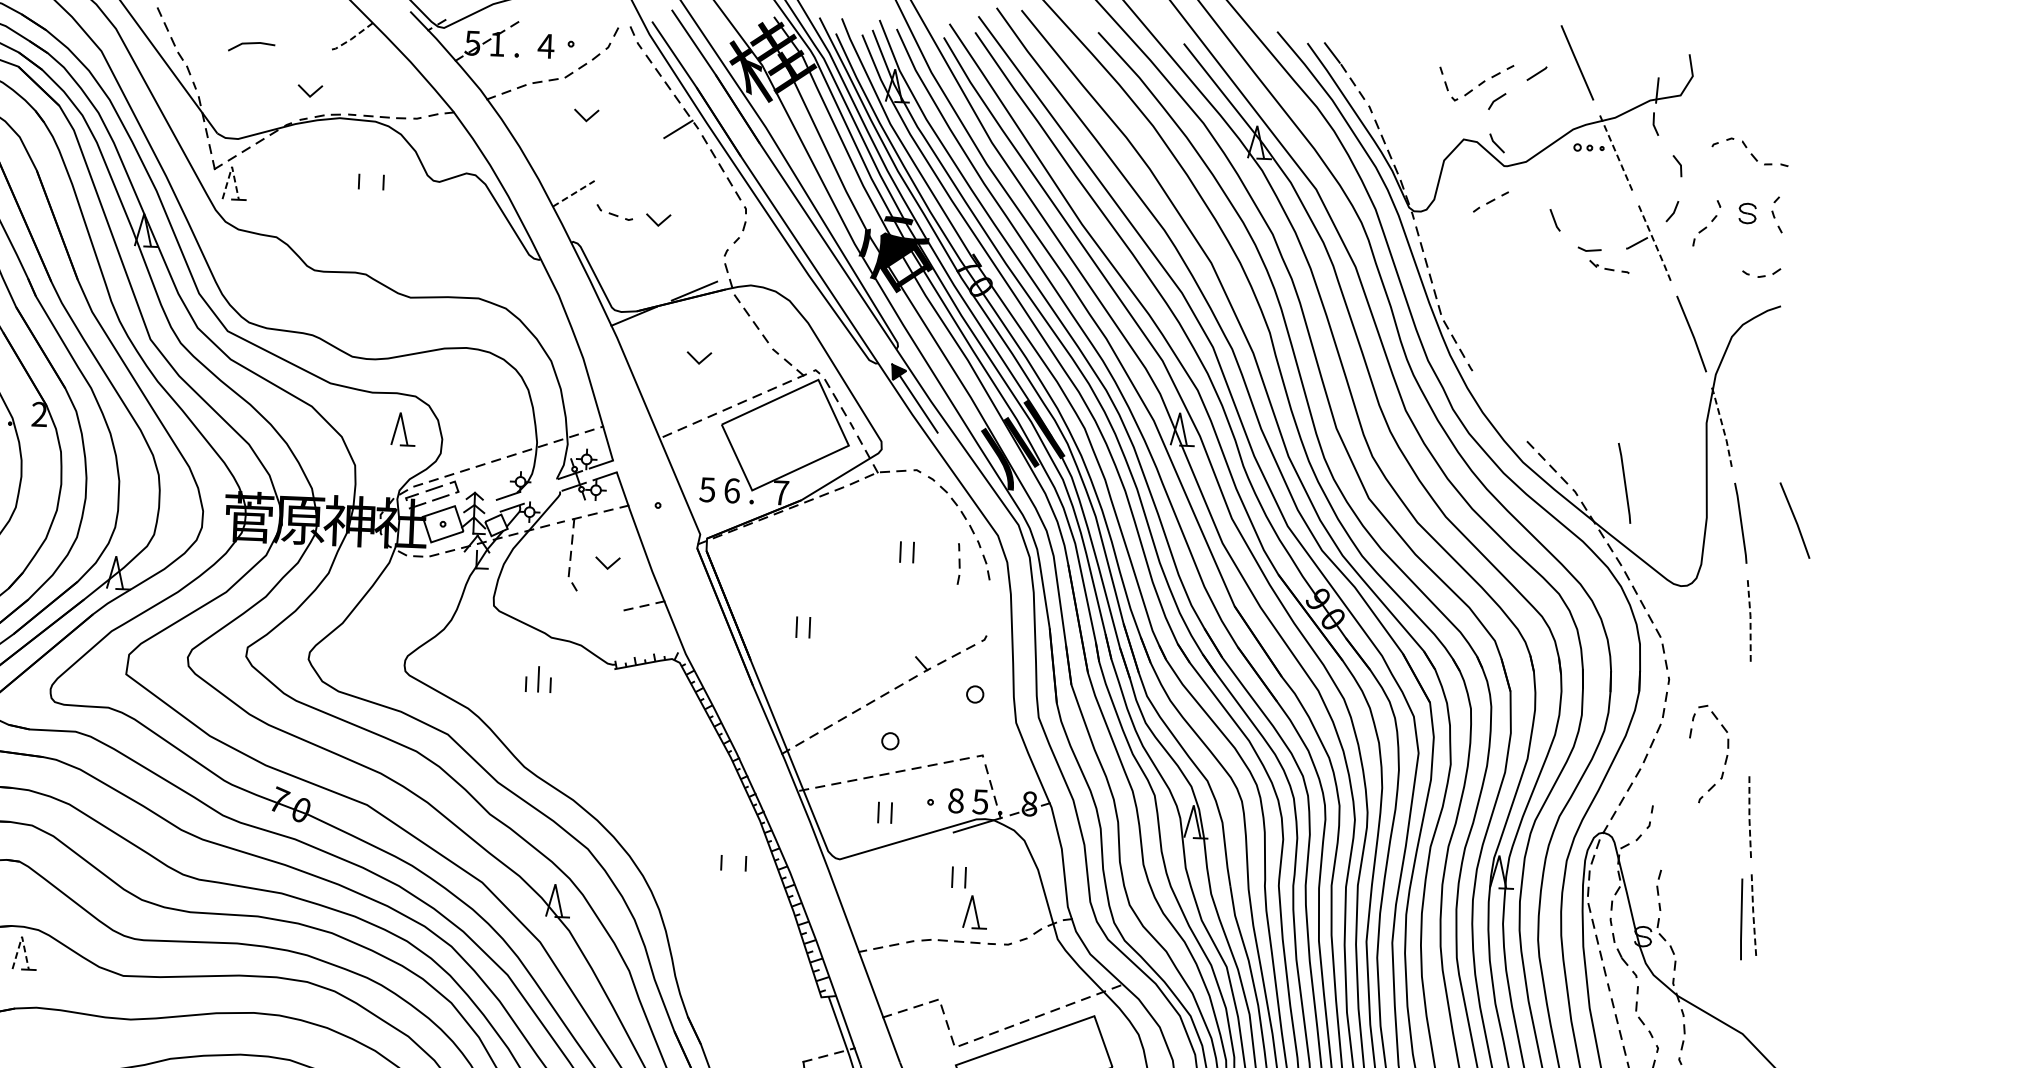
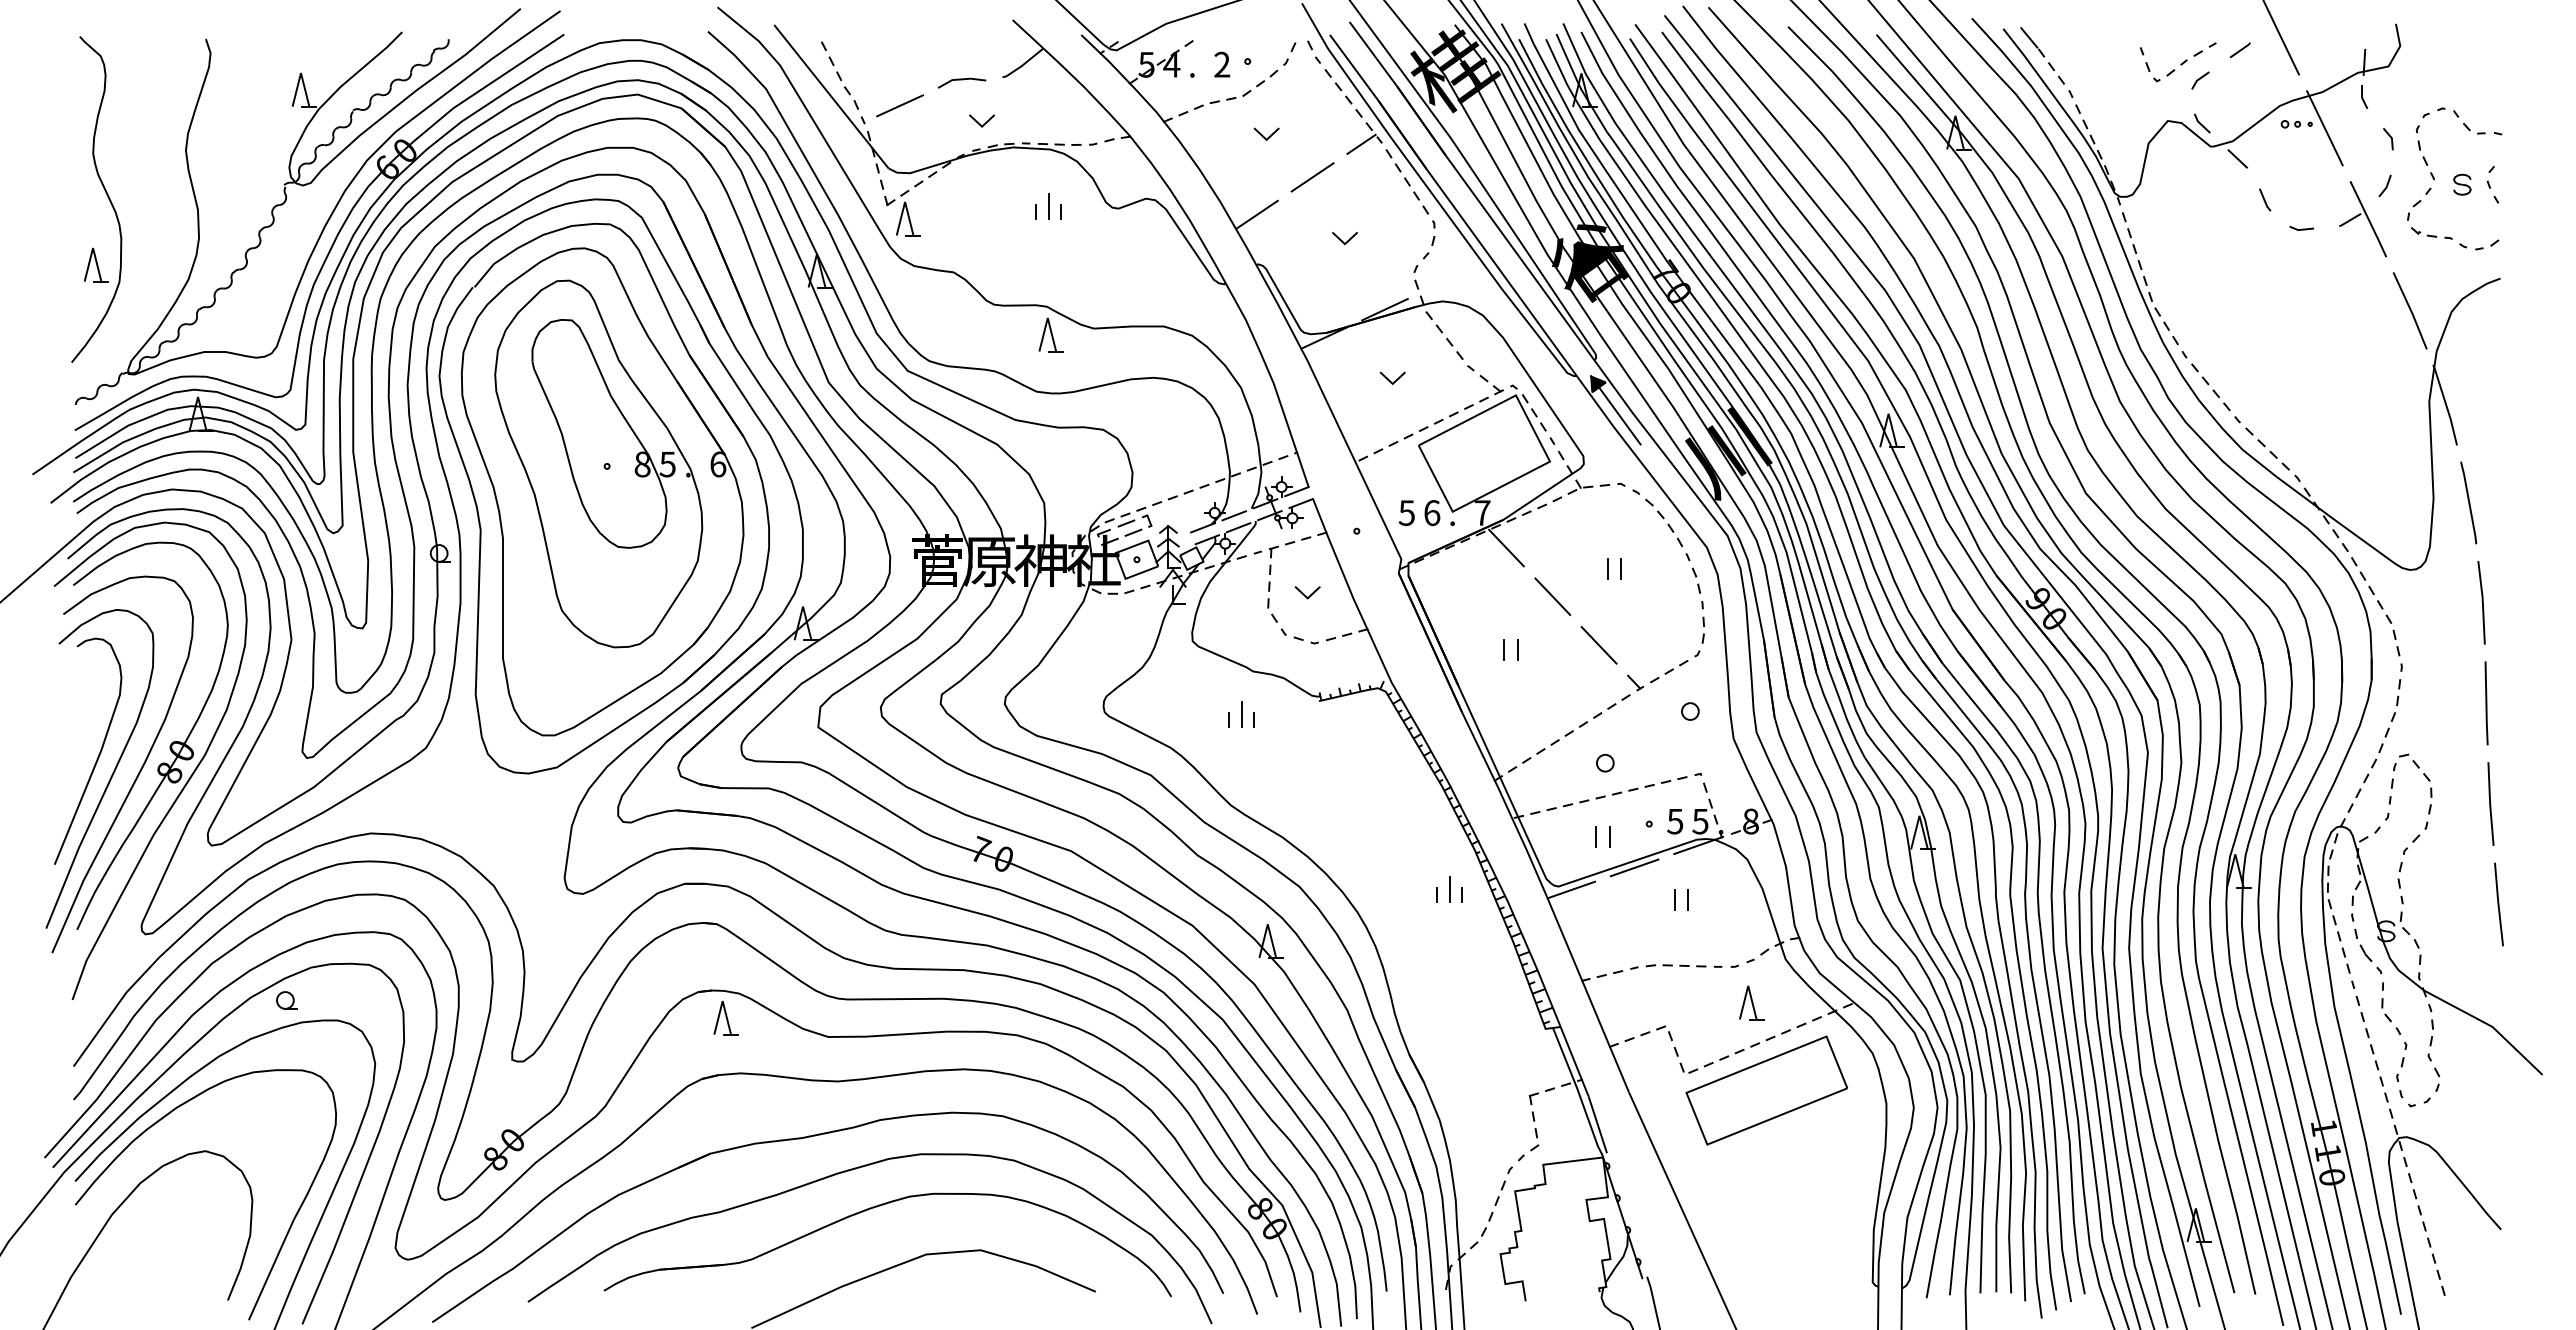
line: (352, 37) -> (1023, 64), dashed -> solid
text: (496, 43) -> (1171, 64), 1 -> 4
line: (251, 44) -> (961, 80), moved
text: (545, 45) -> (1221, 64), 4 -> 2
line: (230, 72) -> (899, 105), added
line: (1616, 153) -> (2325, 128), dashed -> solid
line: (629, 159) -> (1312, 177), added
line: (232, 166) -> (905, 201), dashed -> solid
part: (1709, 173) -> (2421, 145), added
line: (371, 176) -> (1048, 205), added
line: (1529, 178) -> (2237, 158), added
line: (574, 193) -> (1257, 214), dashed -> solid
part: (1491, 201) -> (2198, 183), removed
part: (614, 212) -> (1299, 636), moved
line: (1654, 243) -> (2368, 219), dashed -> solid
part: (1609, 266) -> (2431, 233), moved
part: (1498, 406) -> (2215, 393), added
text: (39, 414) -> (718, 464), 2 -> 6
line: (1723, 427) -> (2446, 405), dashed -> solid
part: (402, 428) -> (1050, 334), moved
line: (1624, 482) -> (2347, 466), removed
line: (538, 485) -> (1233, 515), added
line: (543, 497) -> (1238, 527), added
line: (1794, 520) -> (2523, 497), removed
line: (803, 527) -> (1506, 547), added
part: (958, 564) -> (1702, 622), moved
line: (845, 576) -> (1552, 596), added
line: (1750, 620) -> (2482, 602), dashed -> solid
line: (888, 626) -> (1598, 645), added
part: (1725, 756) -> (2429, 805), moved
text: (956, 800) -> (1675, 821), 8 -> 5
line: (1749, 817) -> (2490, 804), dashed -> solid
line: (914, 843) -> (1634, 867), added
line: (733, 857) -> (1449, 889), added
line: (852, 862) -> (1571, 889), added
part: (974, 911) -> (1751, 1002), moved
line: (1753, 914) -> (2498, 903), dashed -> solid
line: (1741, 919) -> (2486, 703), moved
line: (21, 937) -> (722, 1001), dashed -> solid

